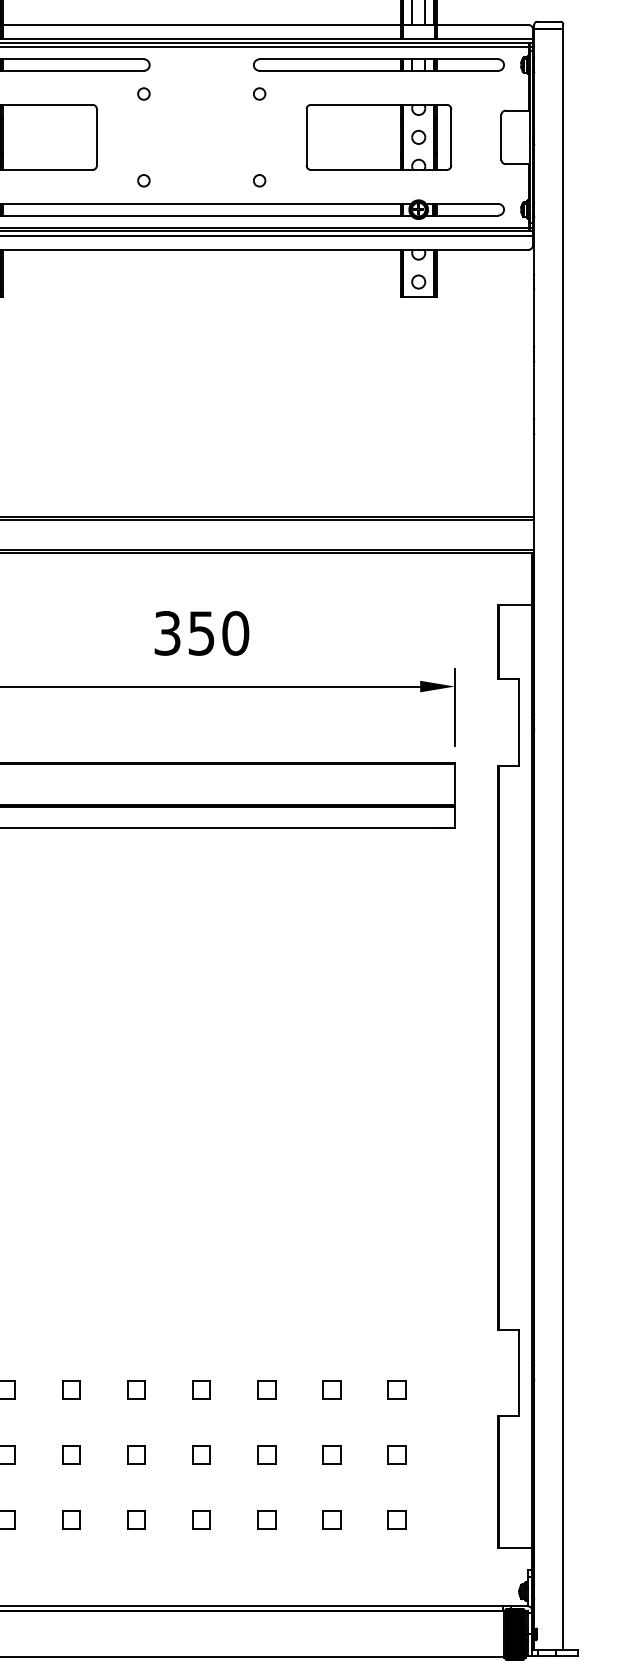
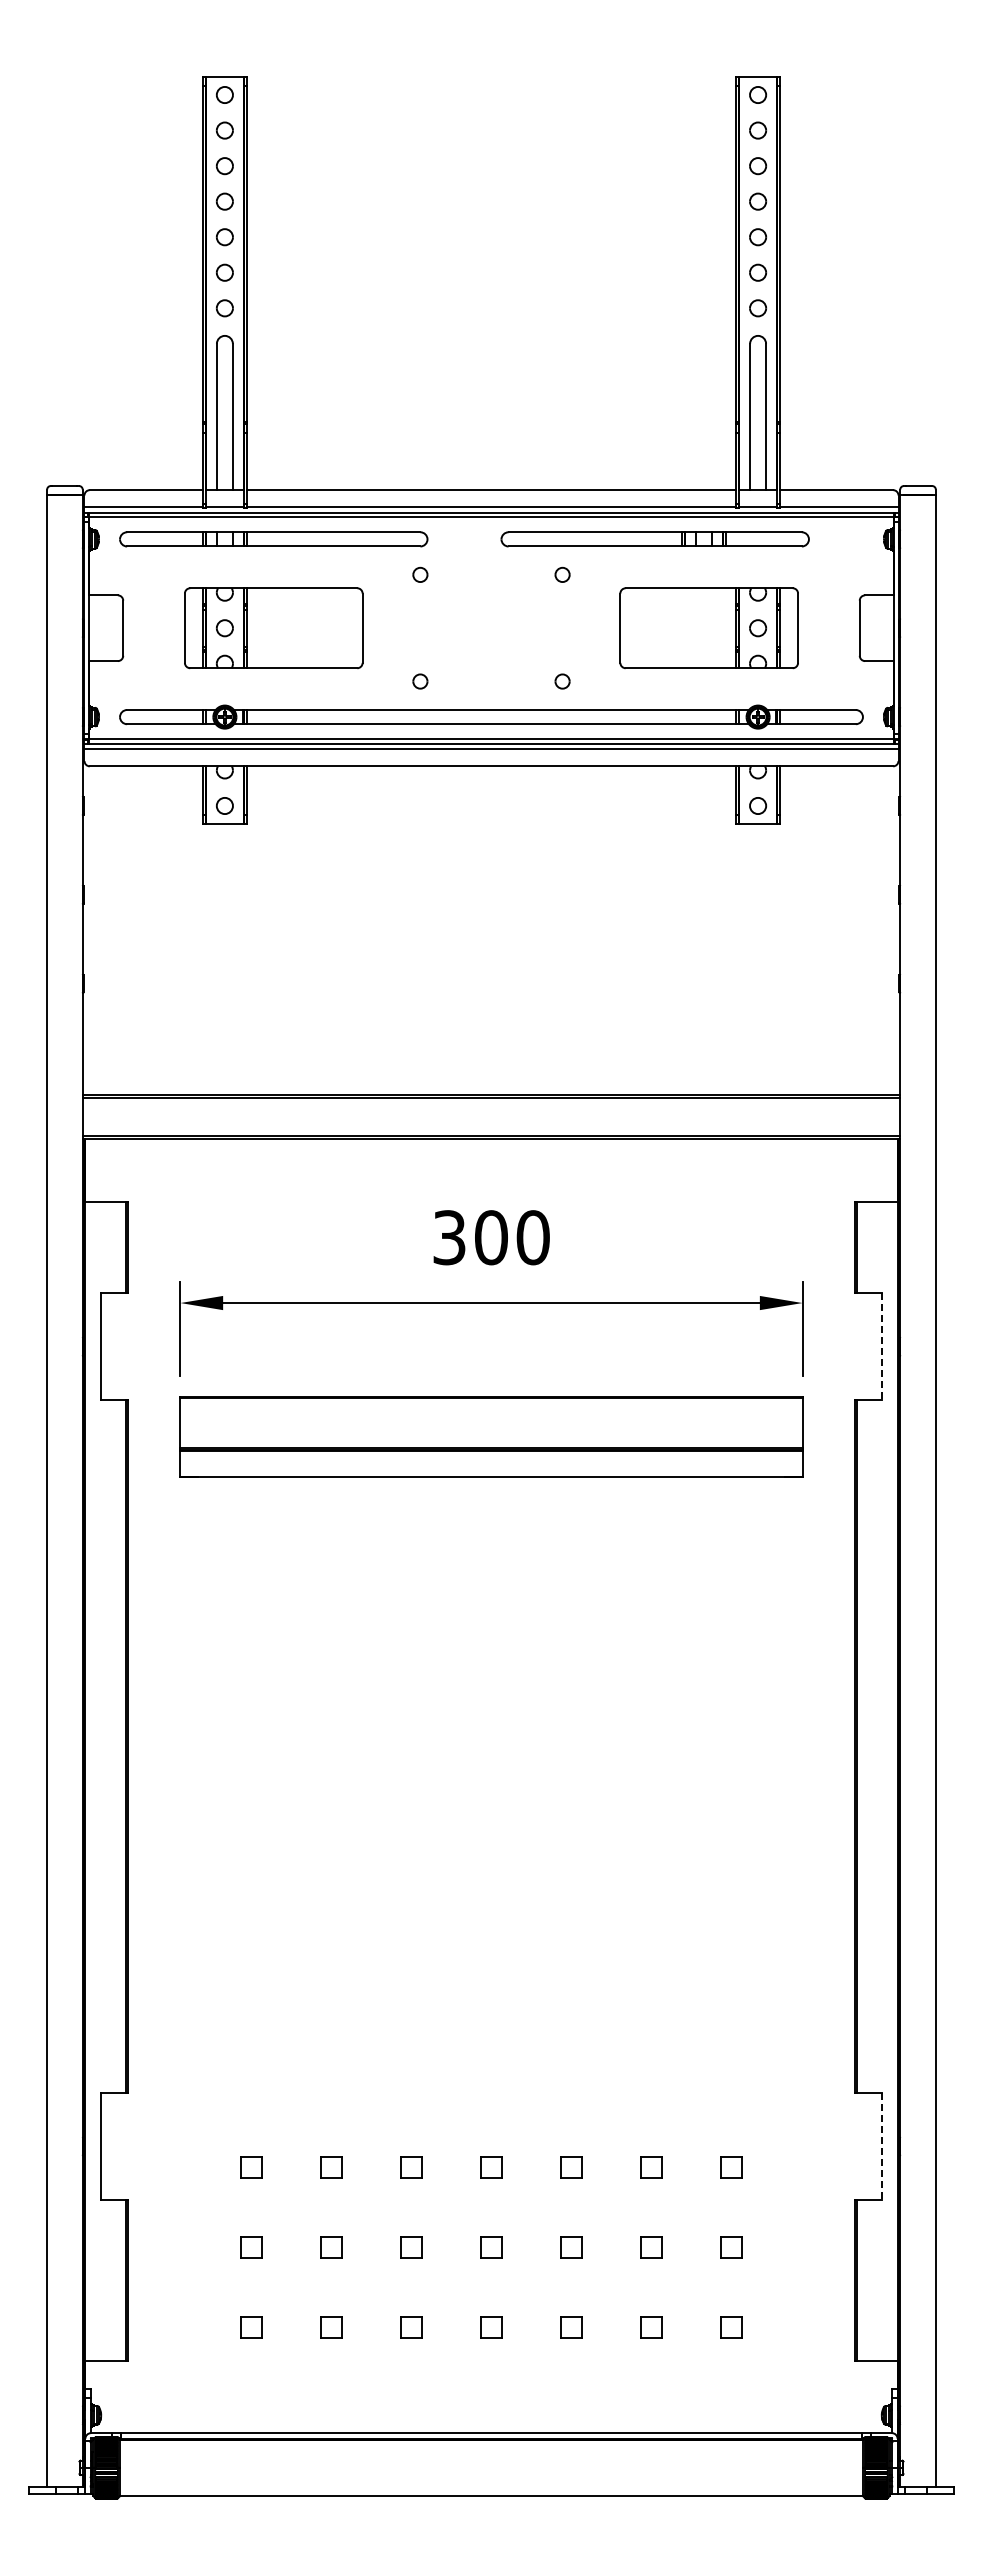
part: (378, 65) -> (654, 539), moved
text: (201, 633) -> (491, 1237), 350 -> 300
line: (519, 722) -> (881, 1347), solid -> dashed
line: (519, 1373) -> (881, 2147), solid -> dashed

